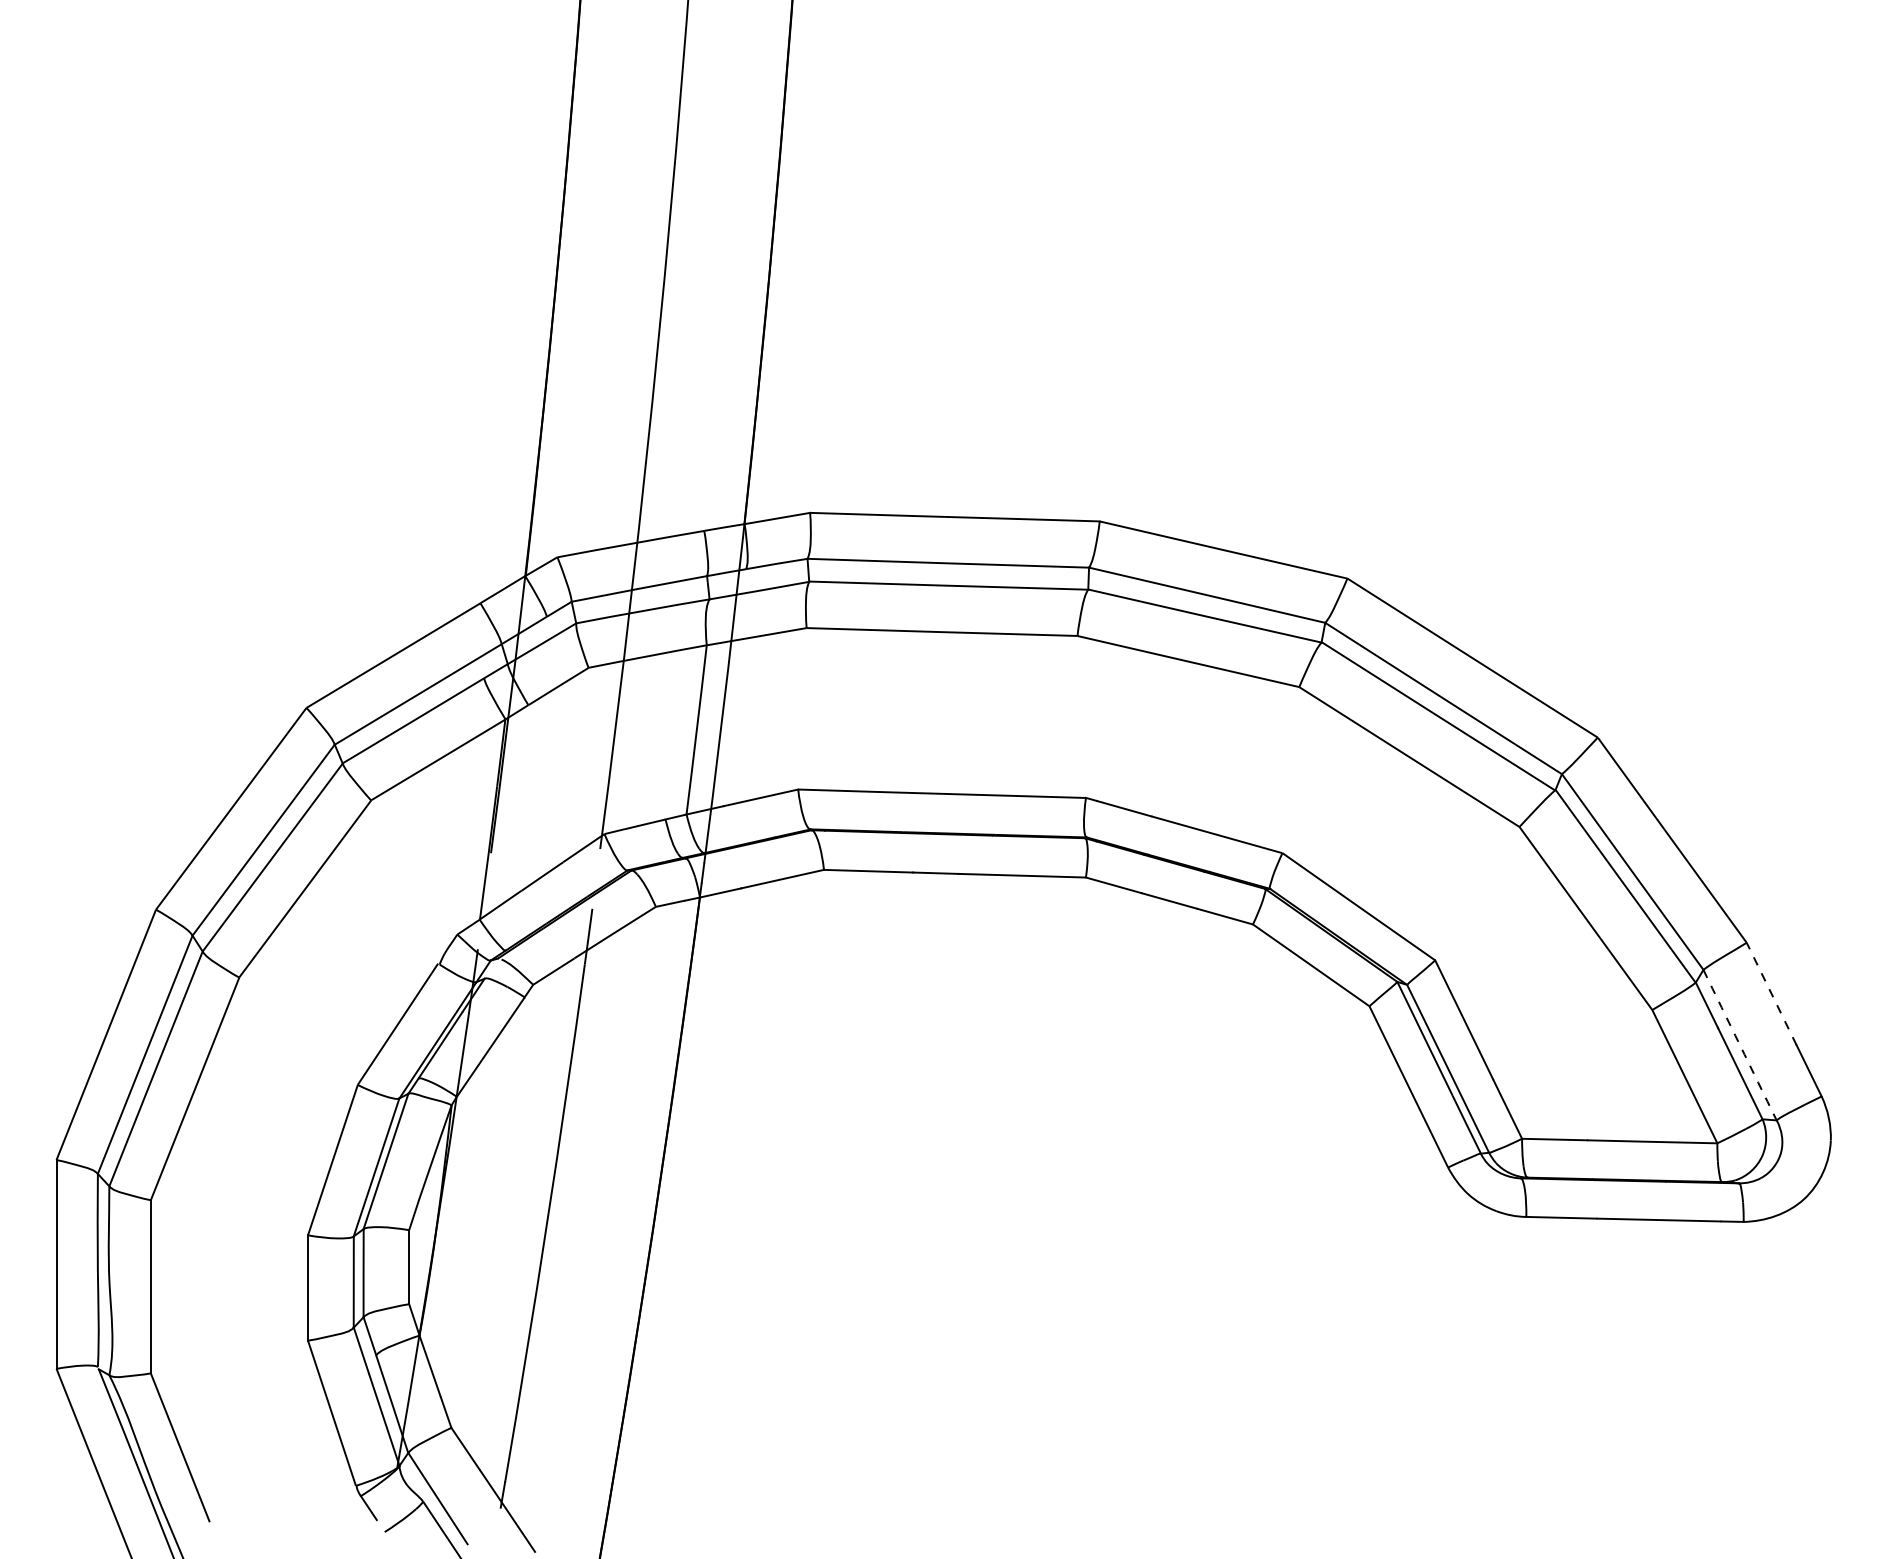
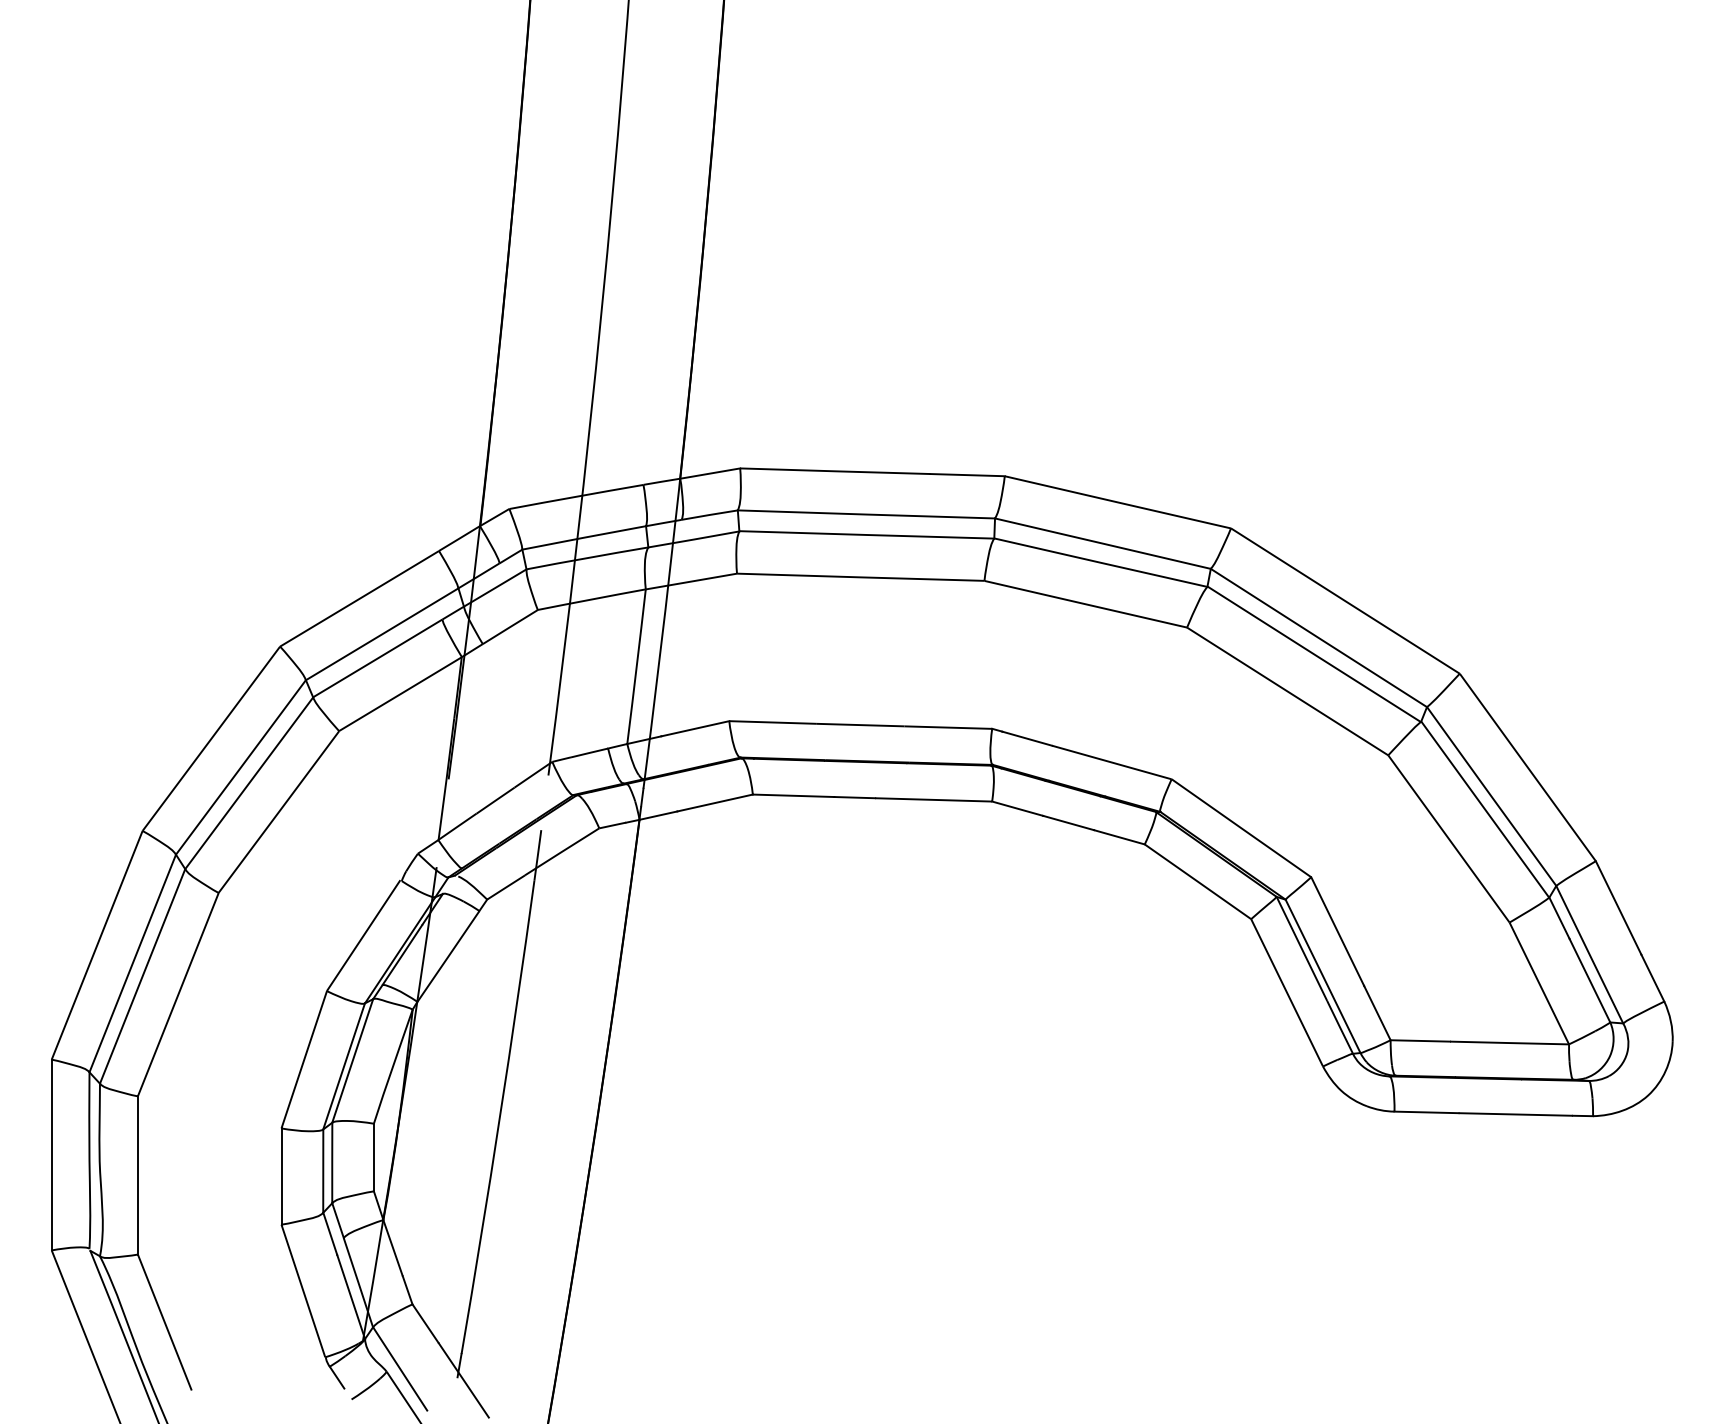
line: (1771, 993) -> (1618, 907), dashed -> solid
arc: (1739, 1044) -> (1589, 954), dashed -> solid

